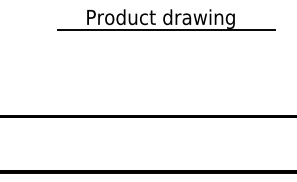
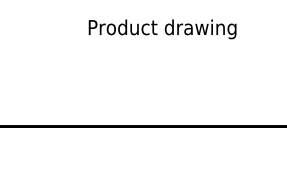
line: (165, 29) -> (167, 39), removed

